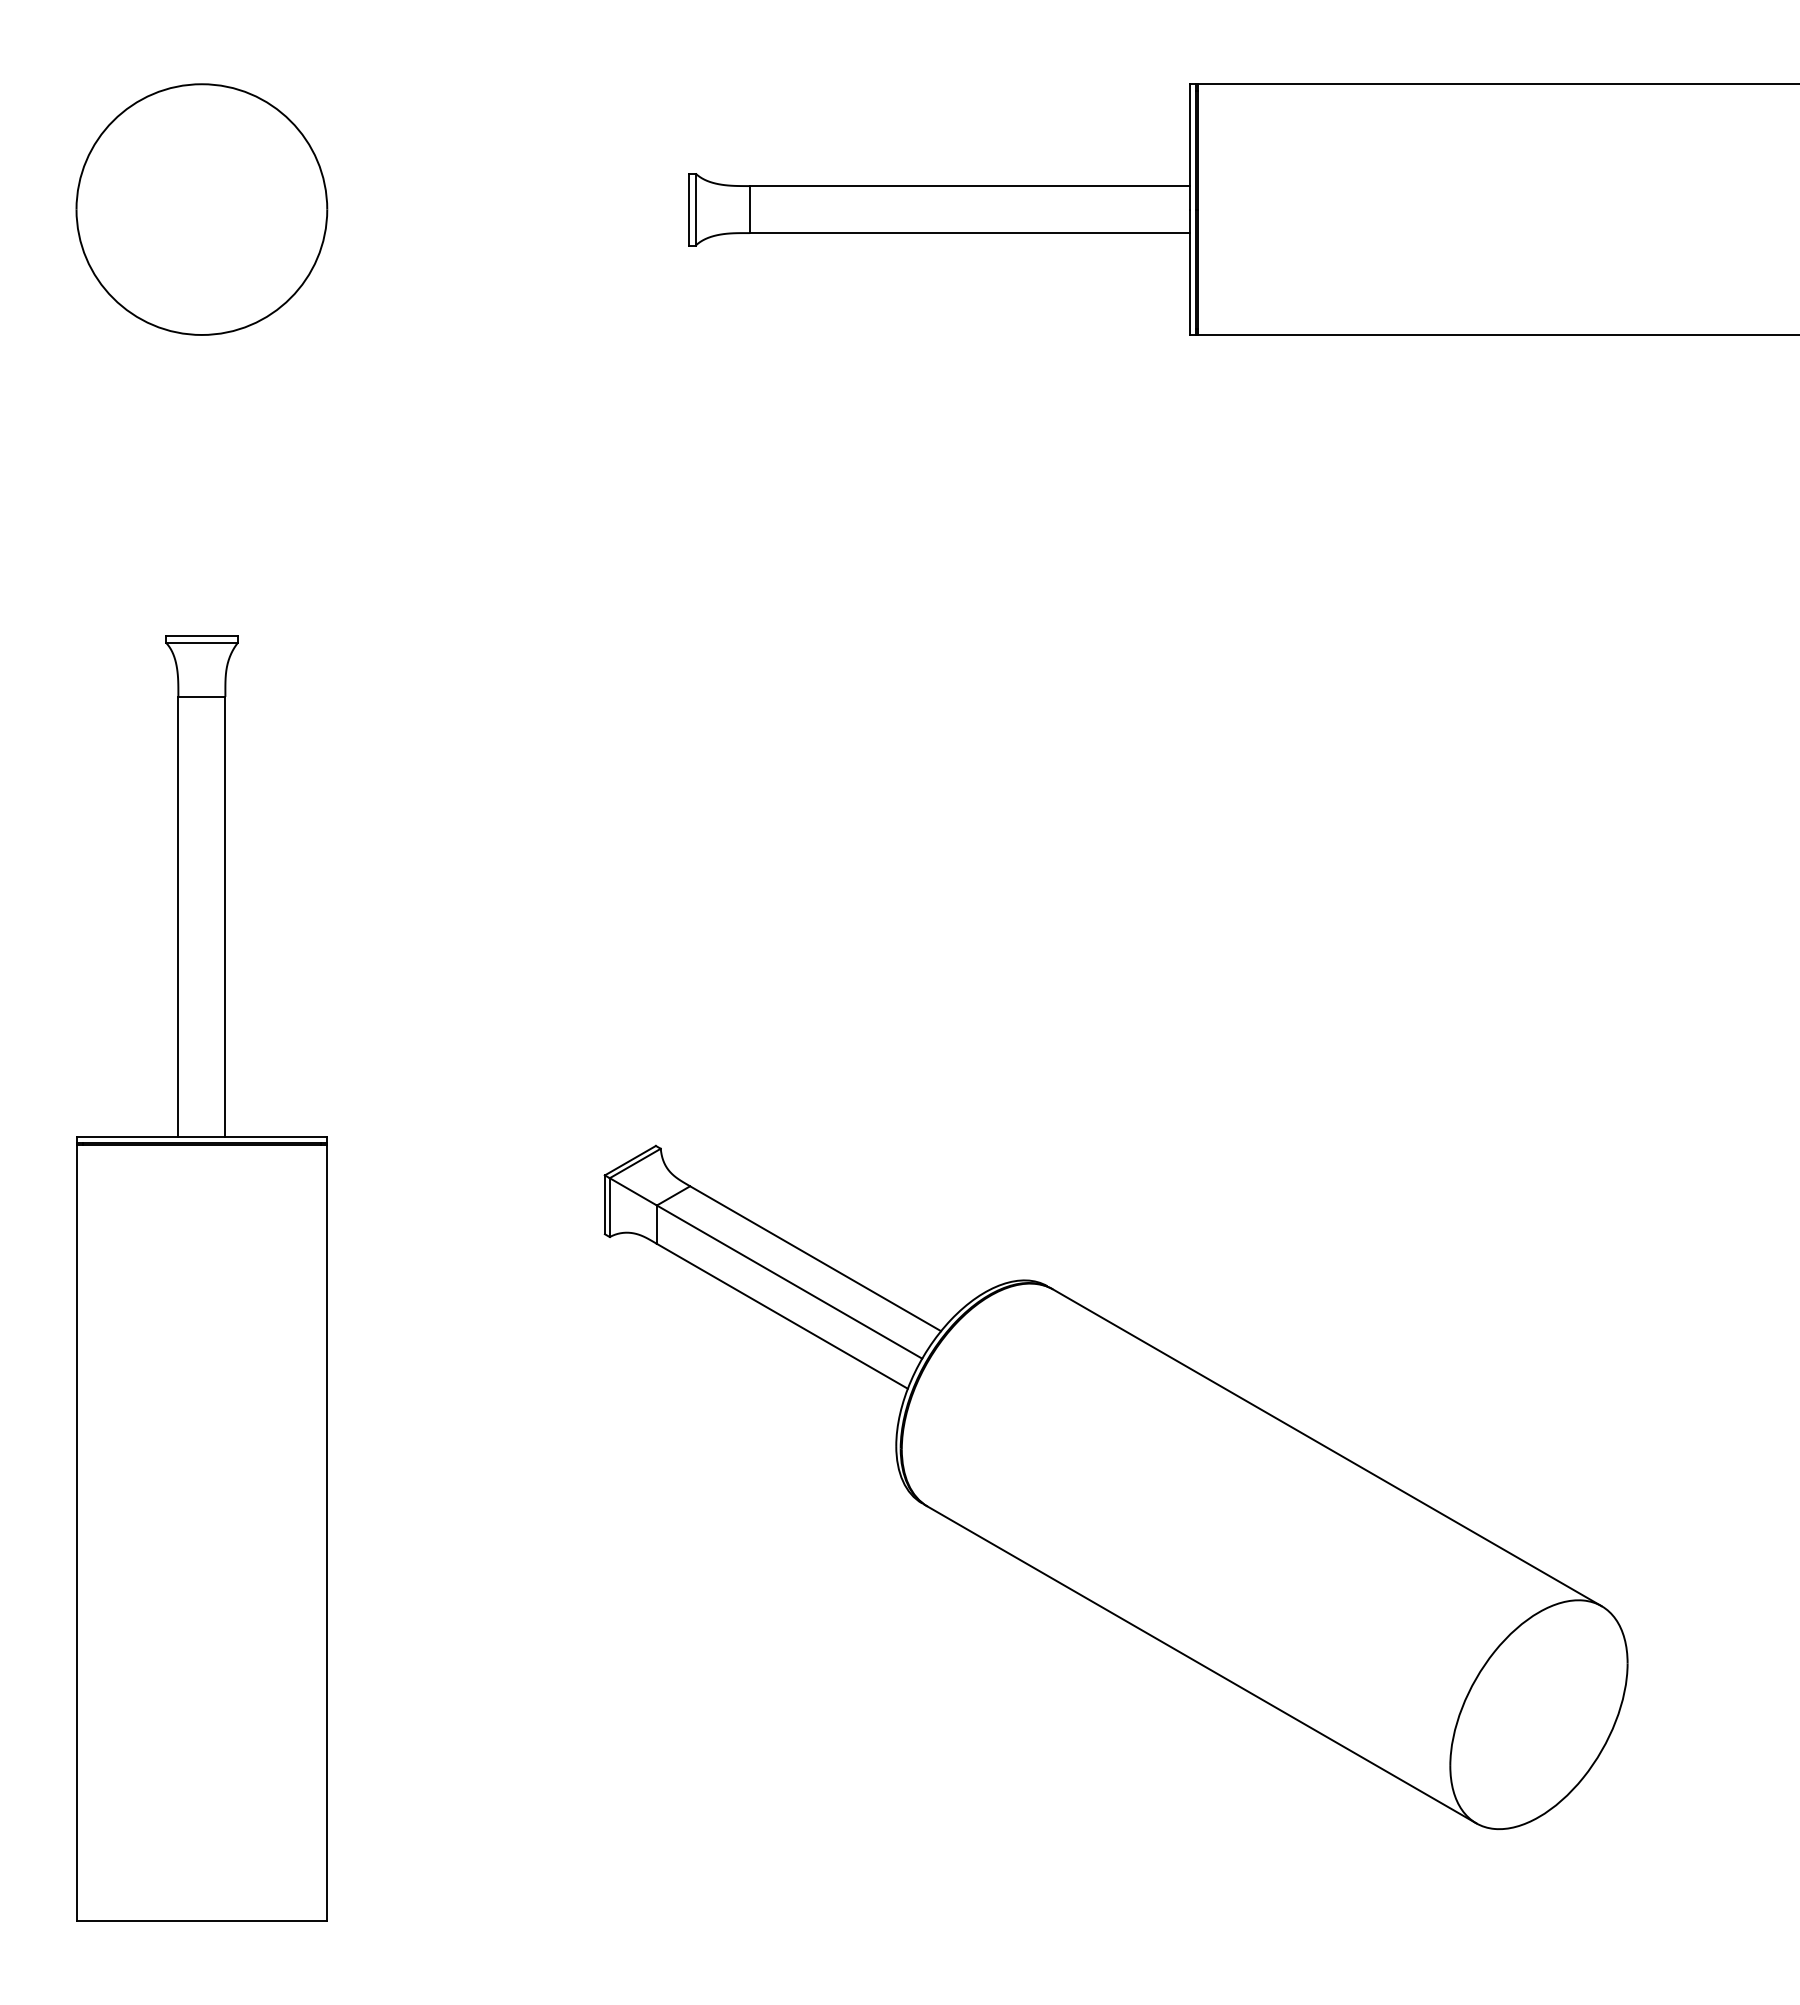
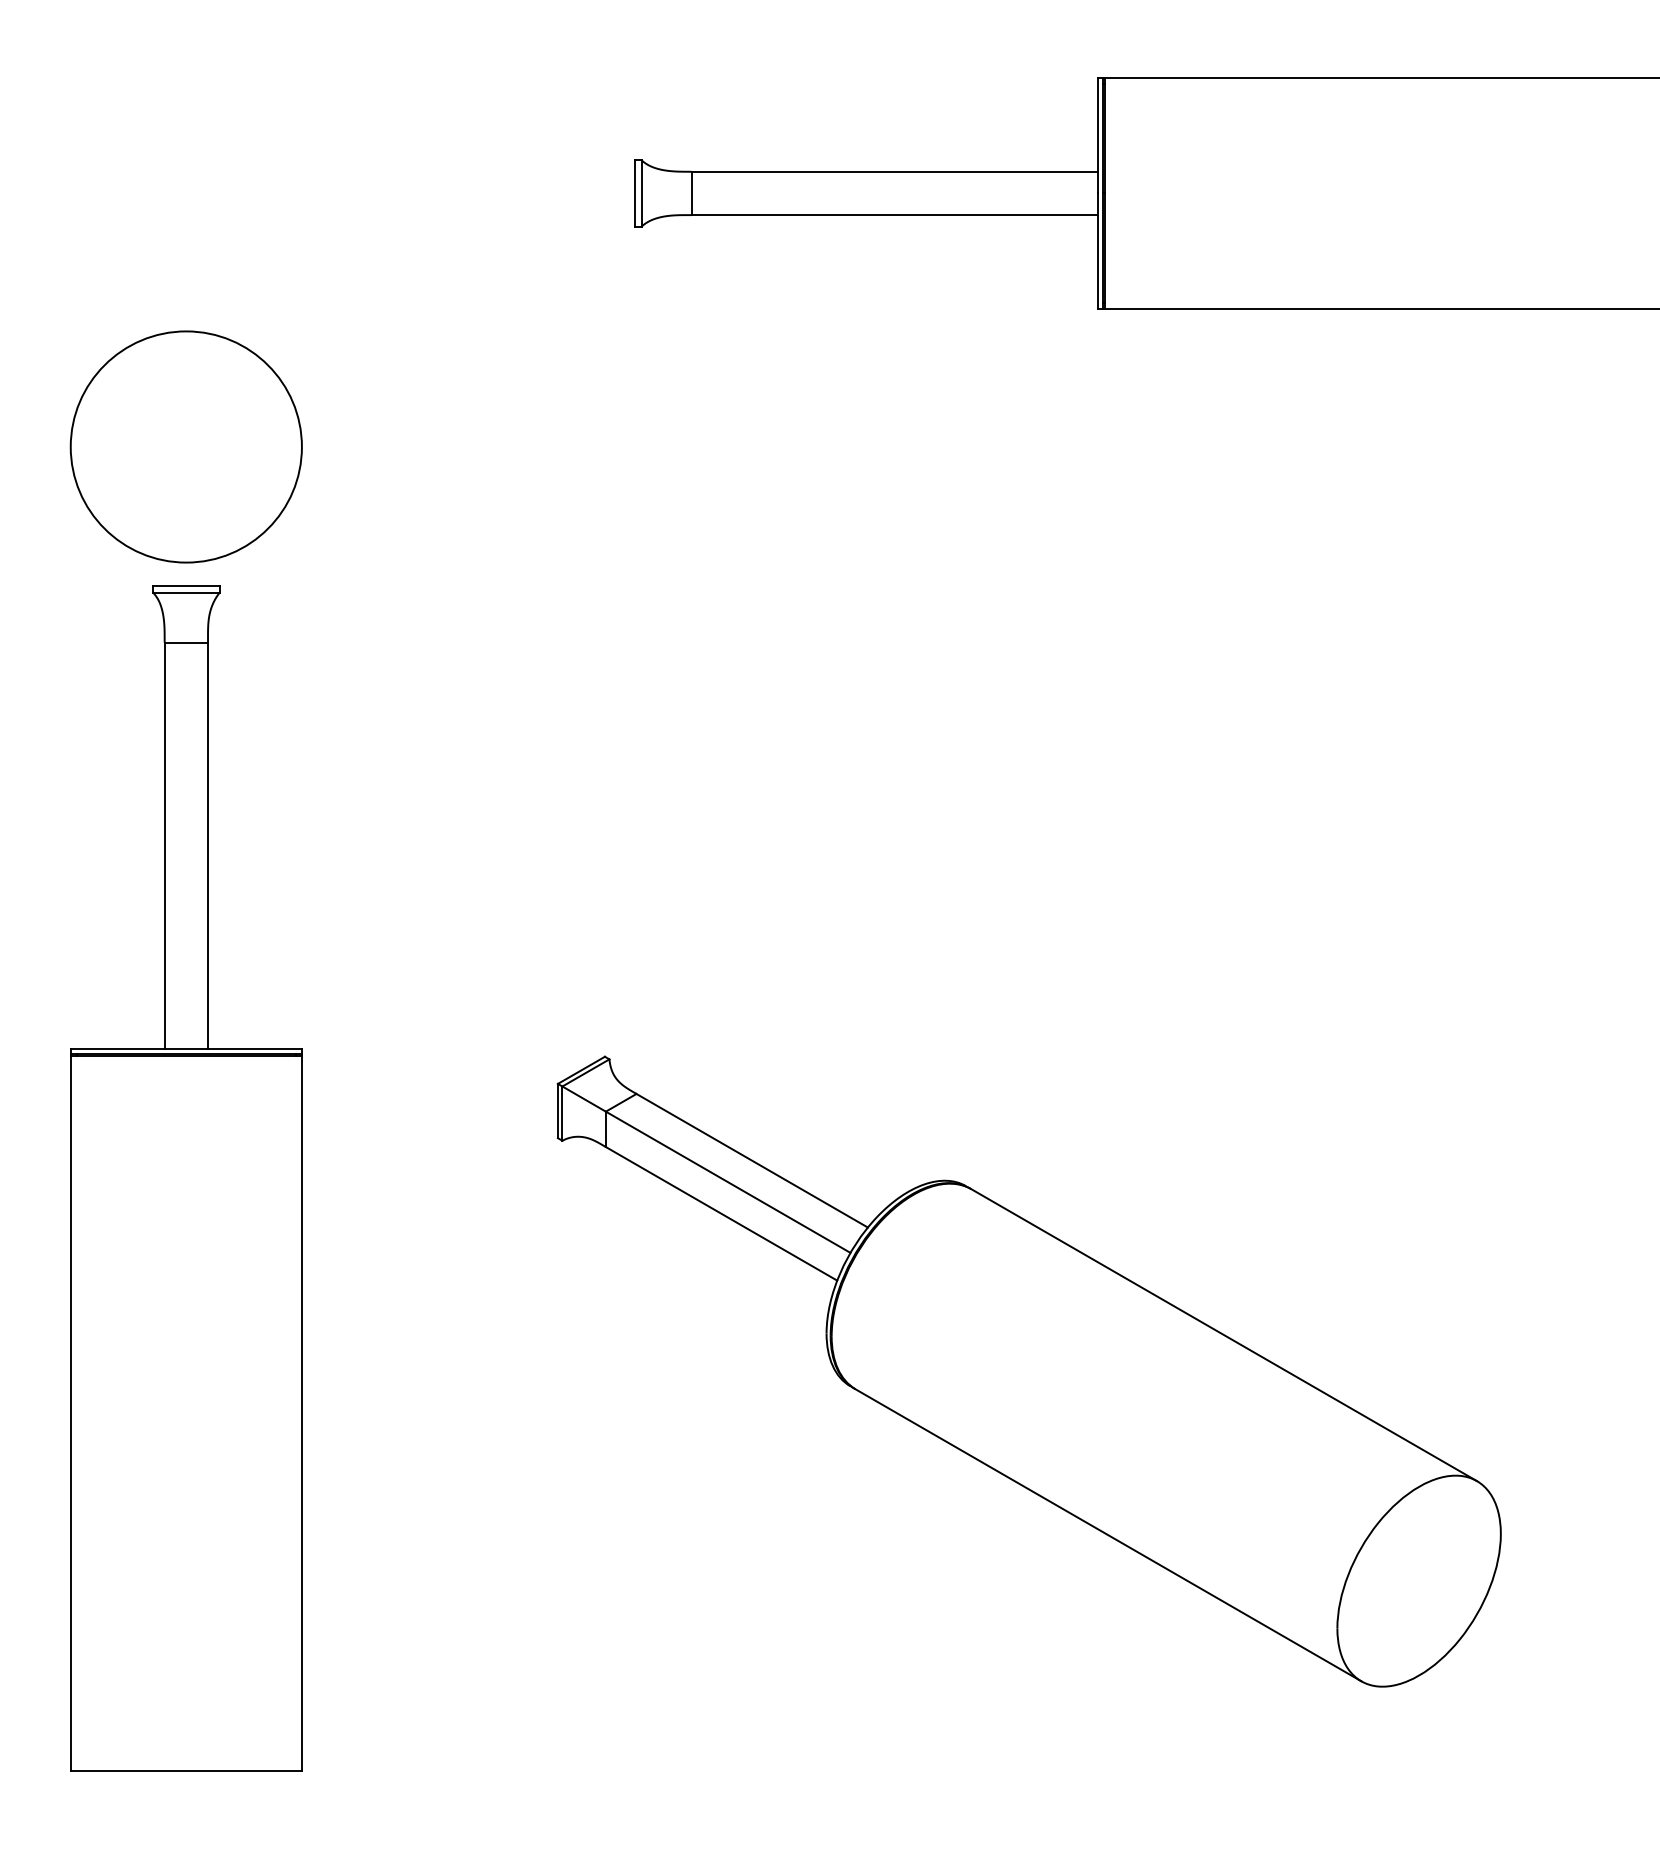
part: (201, 209) -> (185, 446), moved

